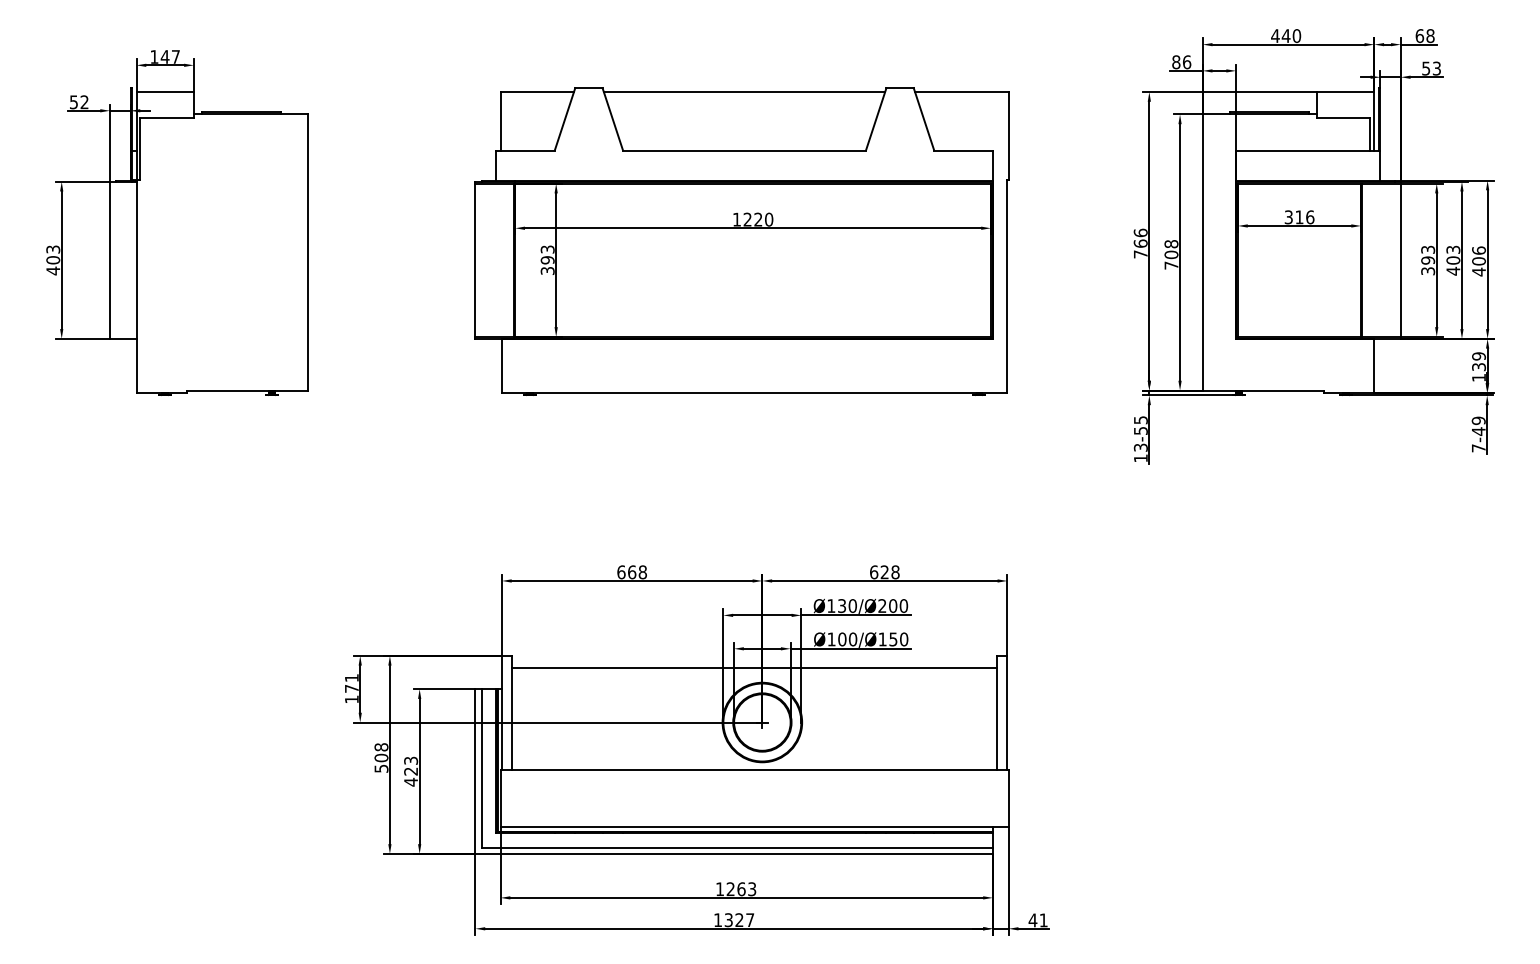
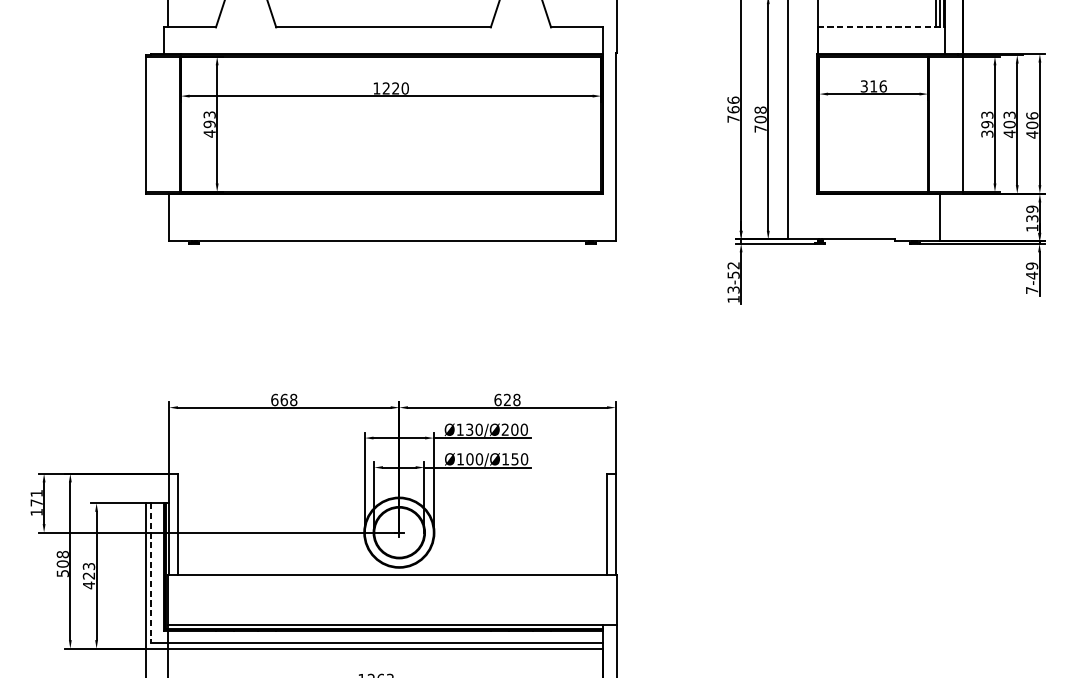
line: (1308, 150) -> (881, 27), solid -> dashed
text: (547, 270) -> (209, 133), 393 -> 493
text: (1140, 420) -> (733, 265), 13-55 -> 13-52
line: (754, 667) -> (392, 484), removed
line: (481, 769) -> (151, 574), solid -> dashed

